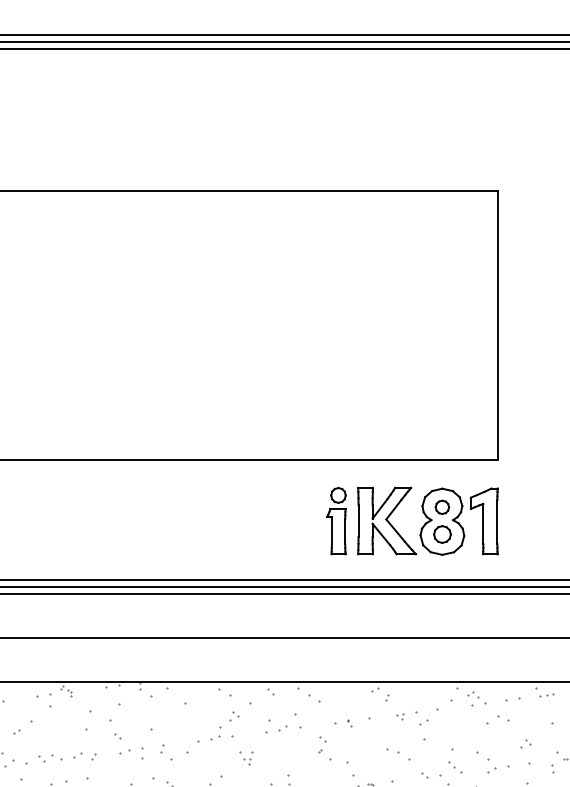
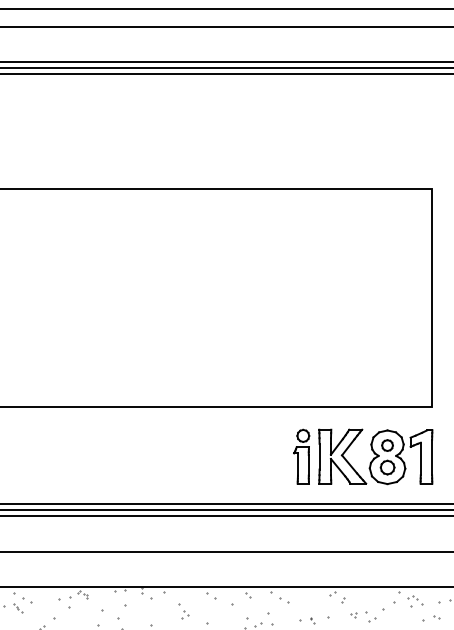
part: (234, 716) -> (185, 615), moved
part: (503, 718) -> (437, 616), size x0.62

